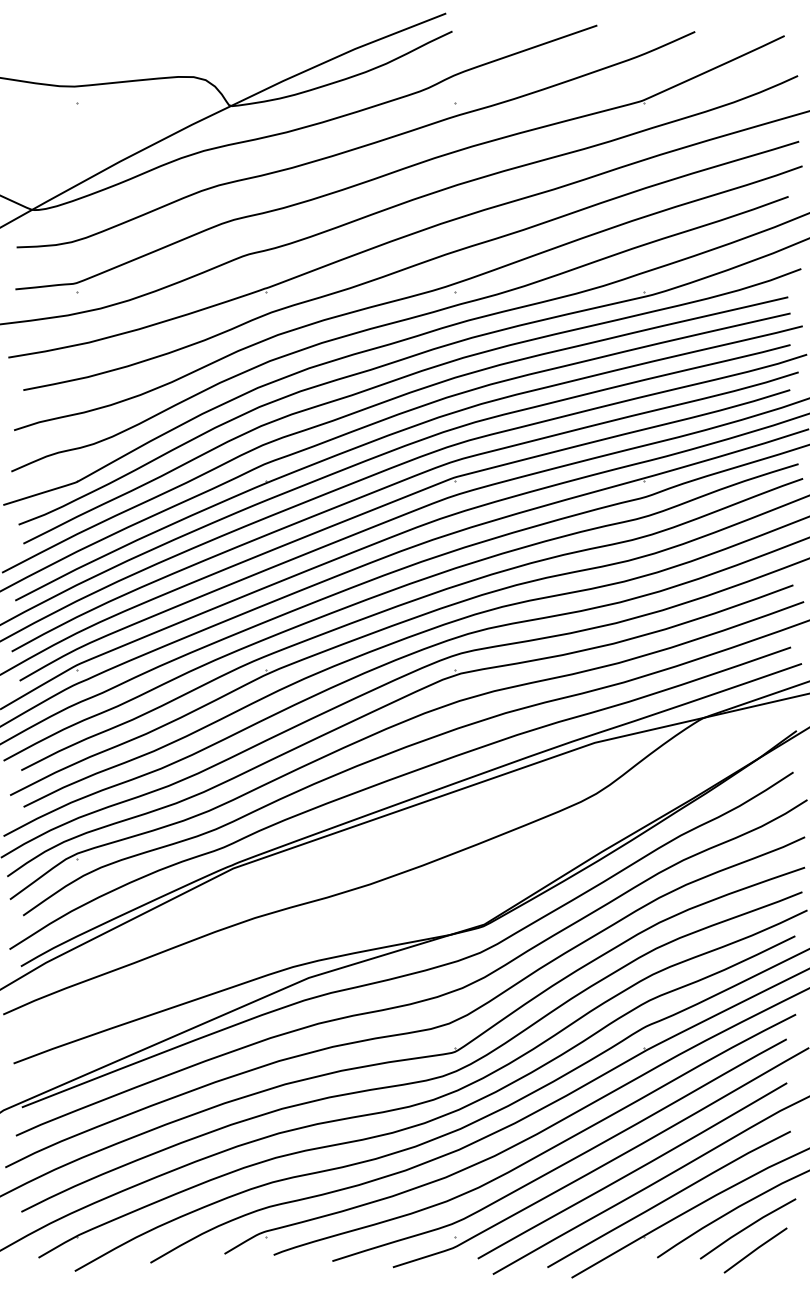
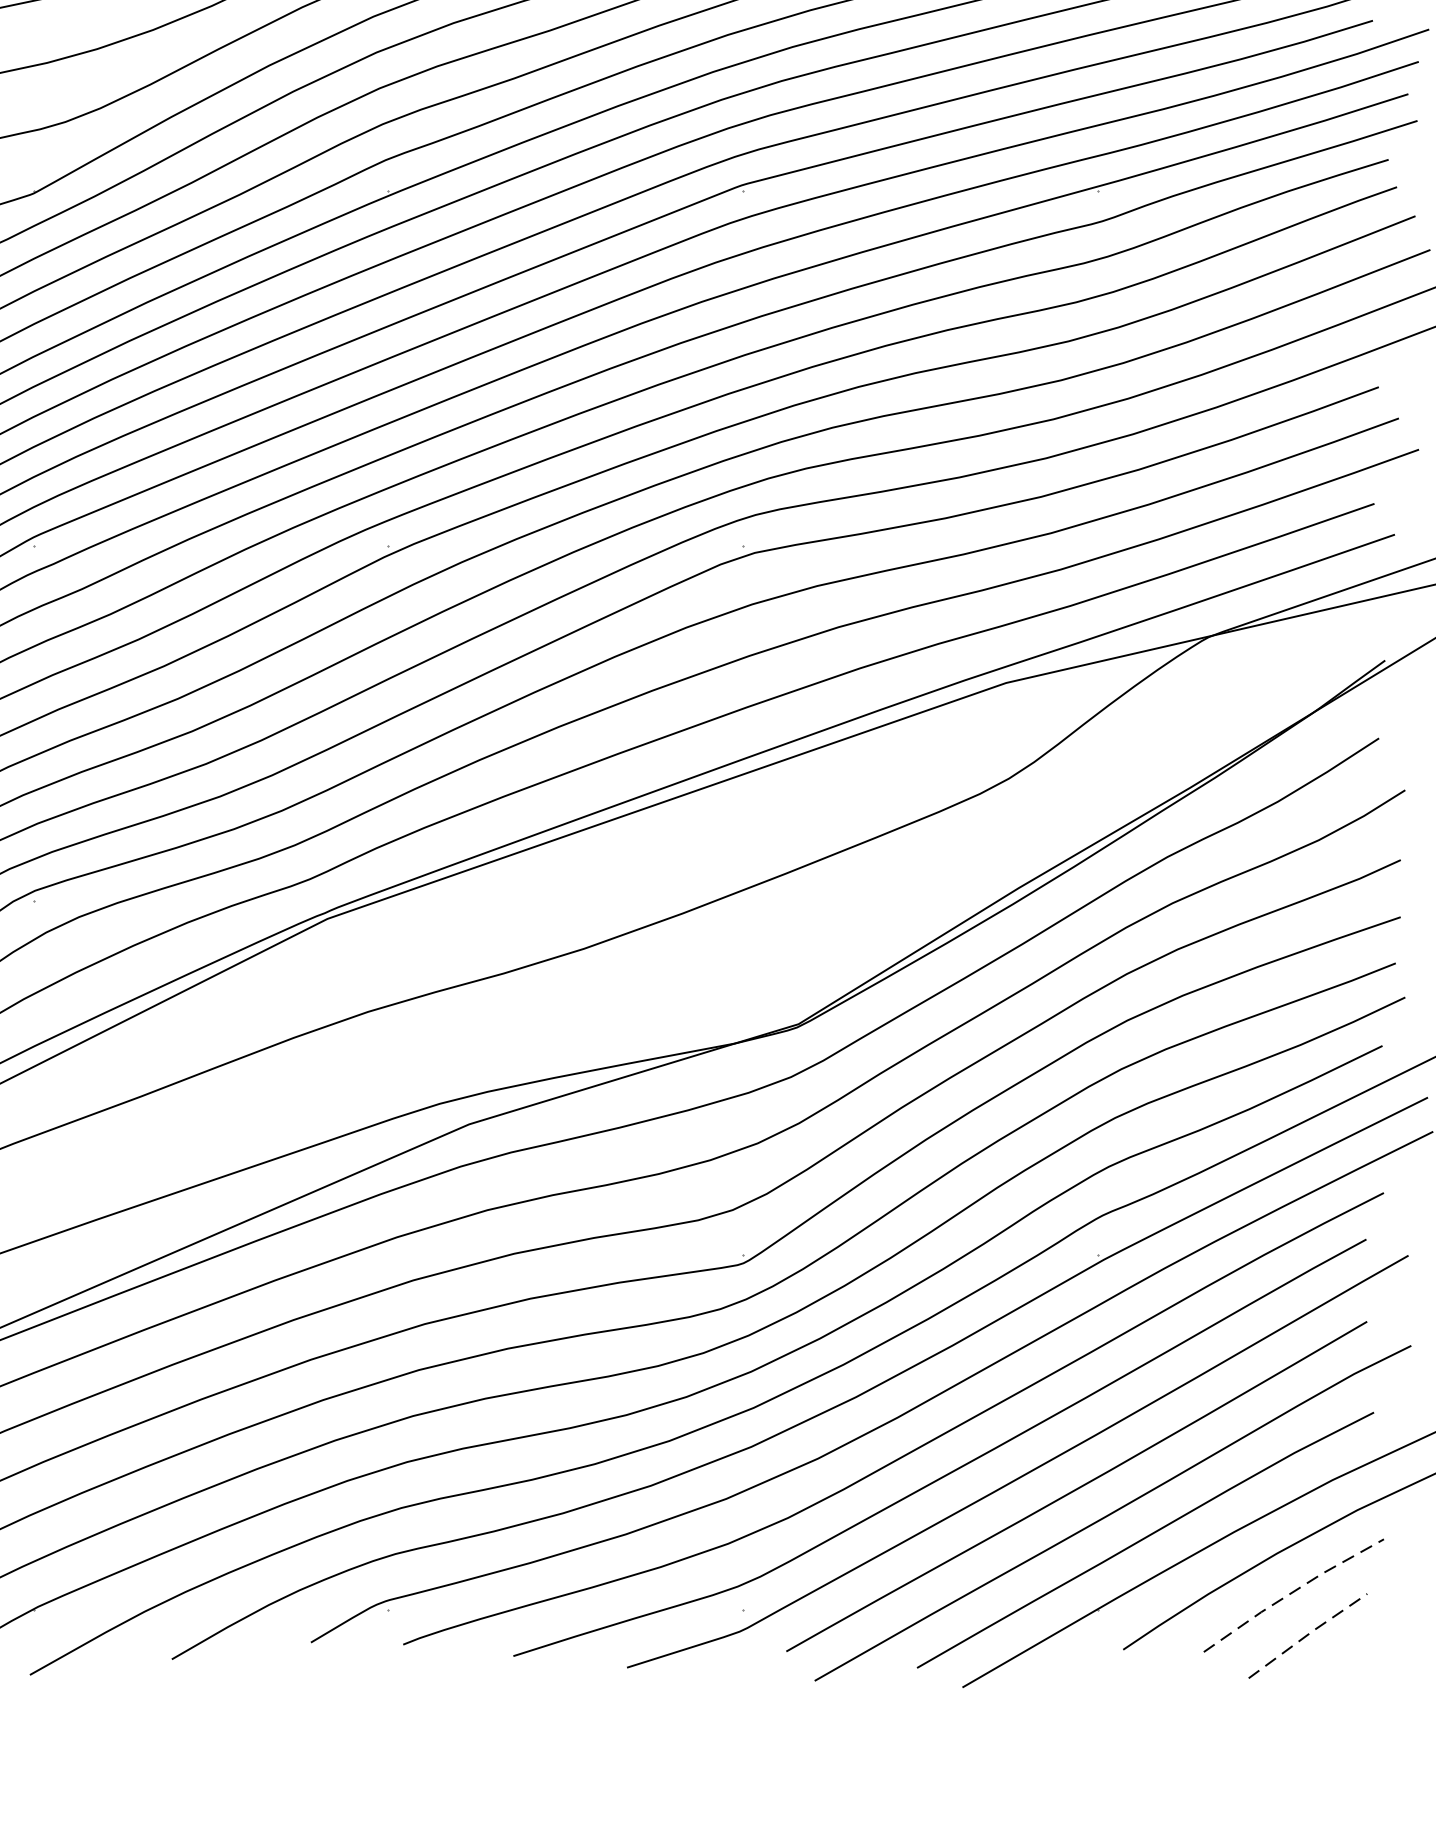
line: (747, 1227) -> (1292, 1592), solid -> dashed
line: (755, 1249) -> (1307, 1634), solid -> dashed

